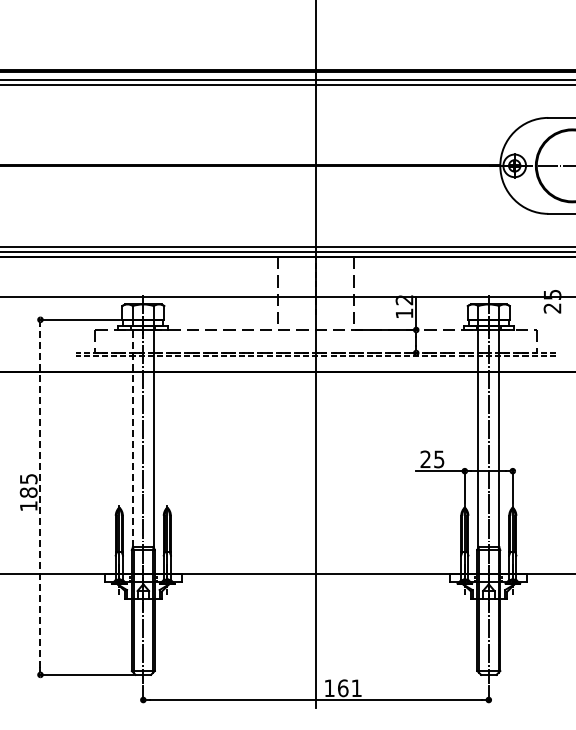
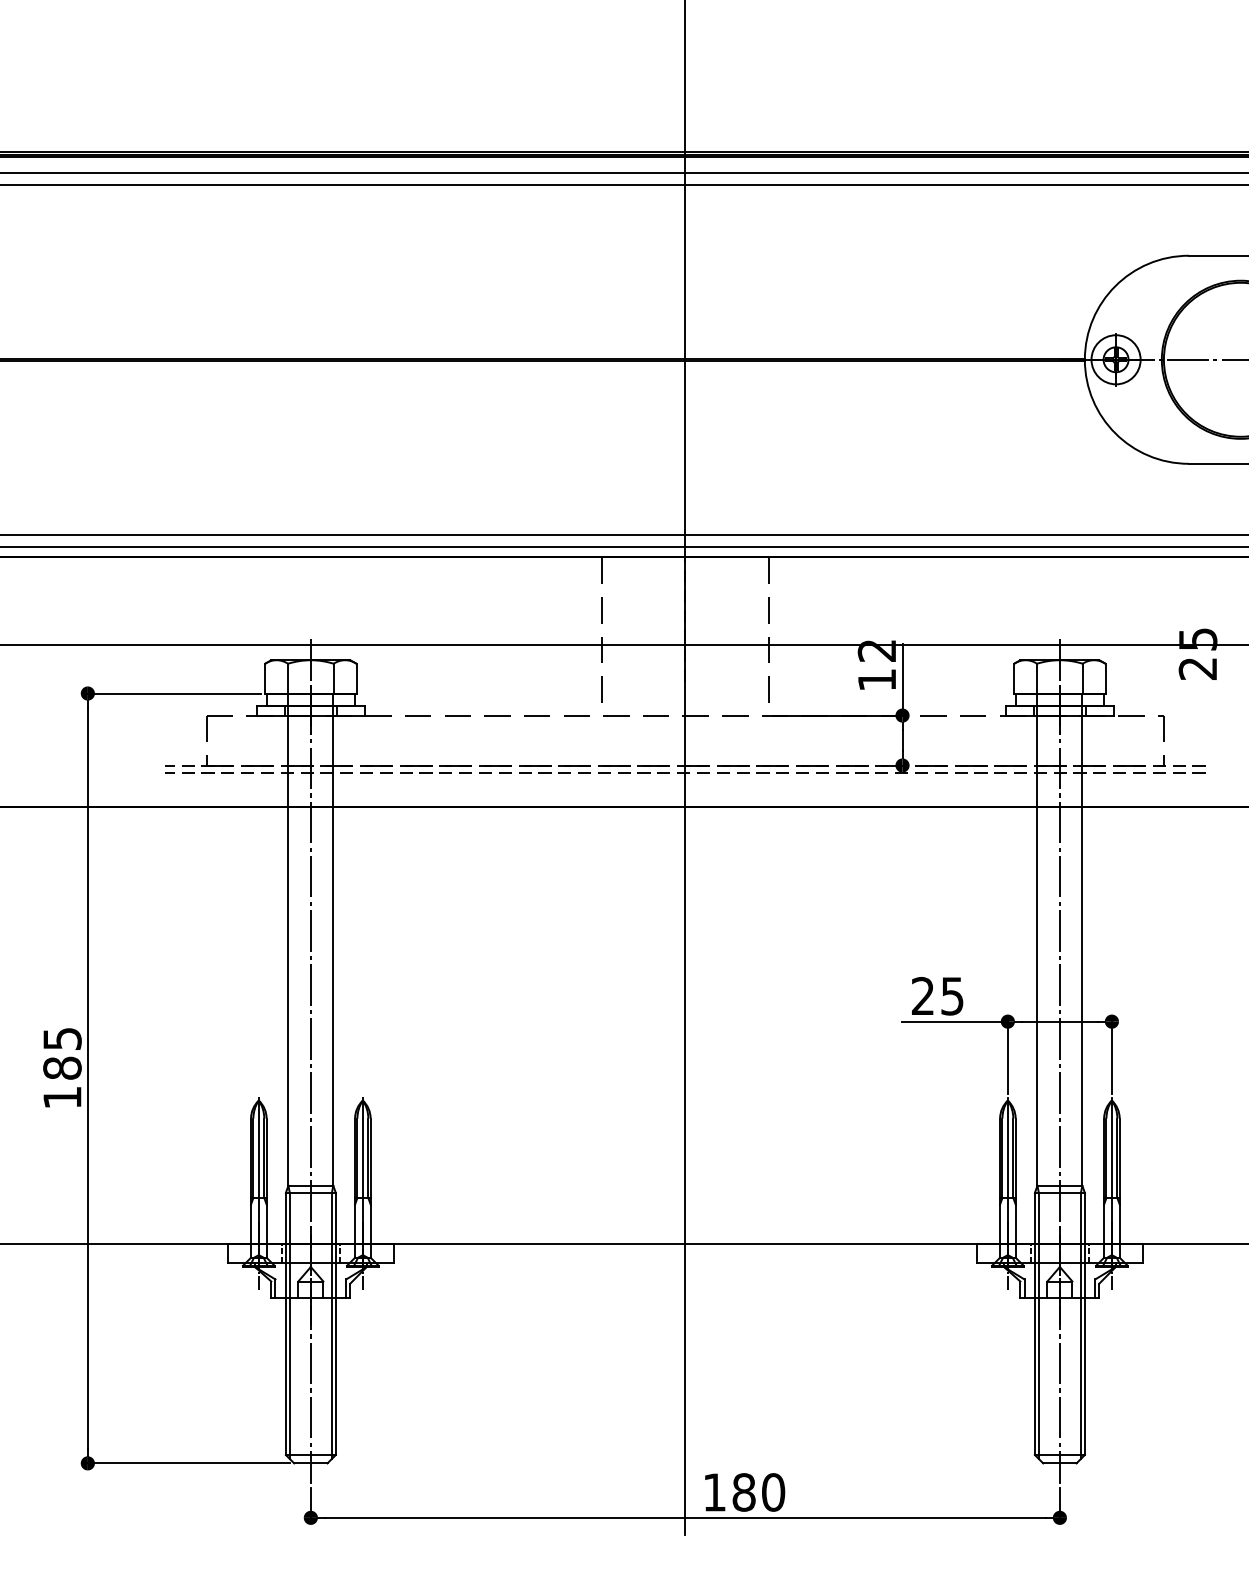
line: (132, 433) -> (287, 940), dashed -> solid
line: (40, 496) -> (87, 1076), dashed -> solid
text: (350, 688) -> (760, 1492), 161 -> 180

